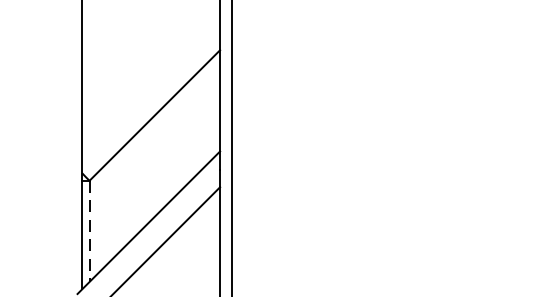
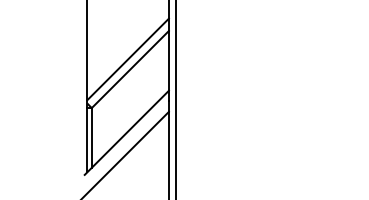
line: (149, 98) -> (127, 59), added
line: (89, 230) -> (91, 137), dashed -> solid

